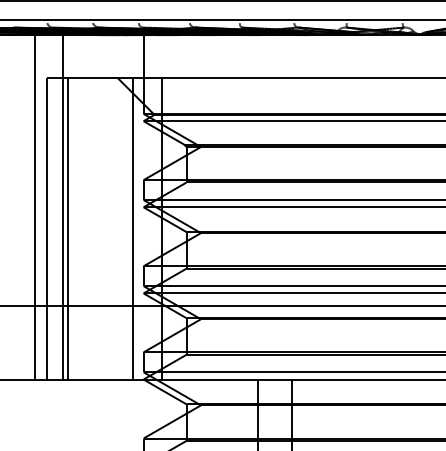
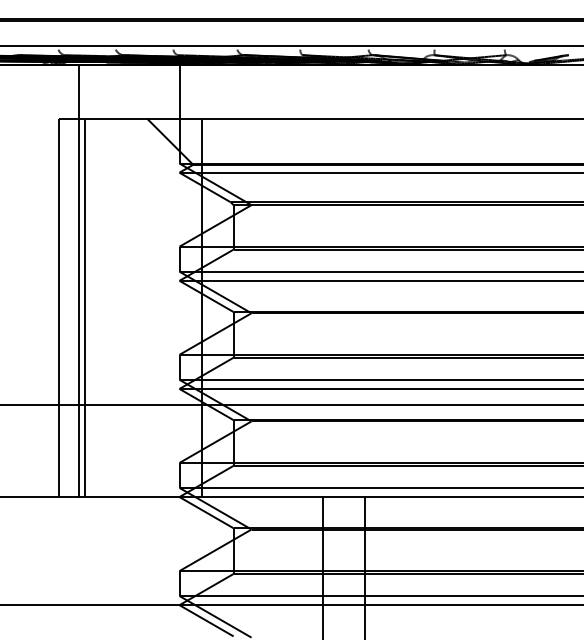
line: (34, 207) -> (42, 280), removed
line: (133, 228) -> (166, 307), removed

